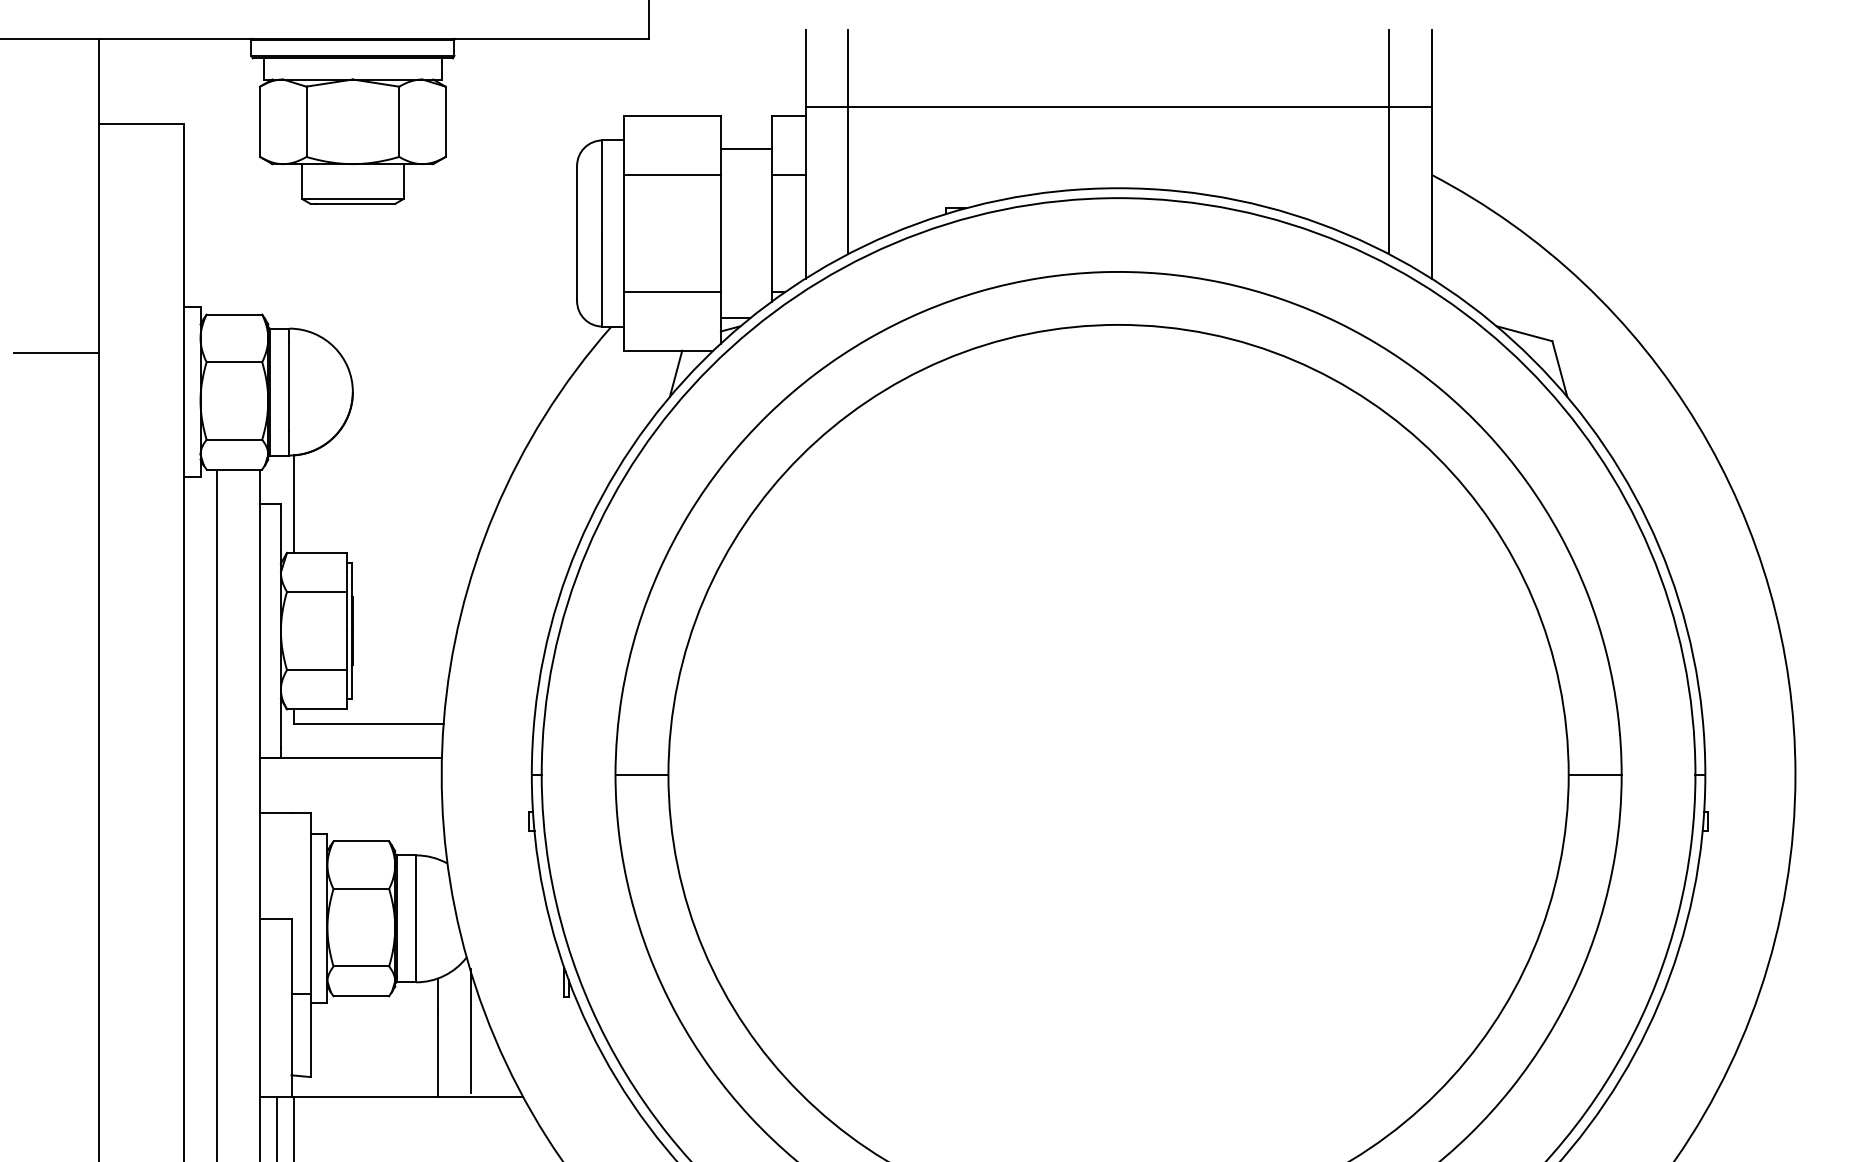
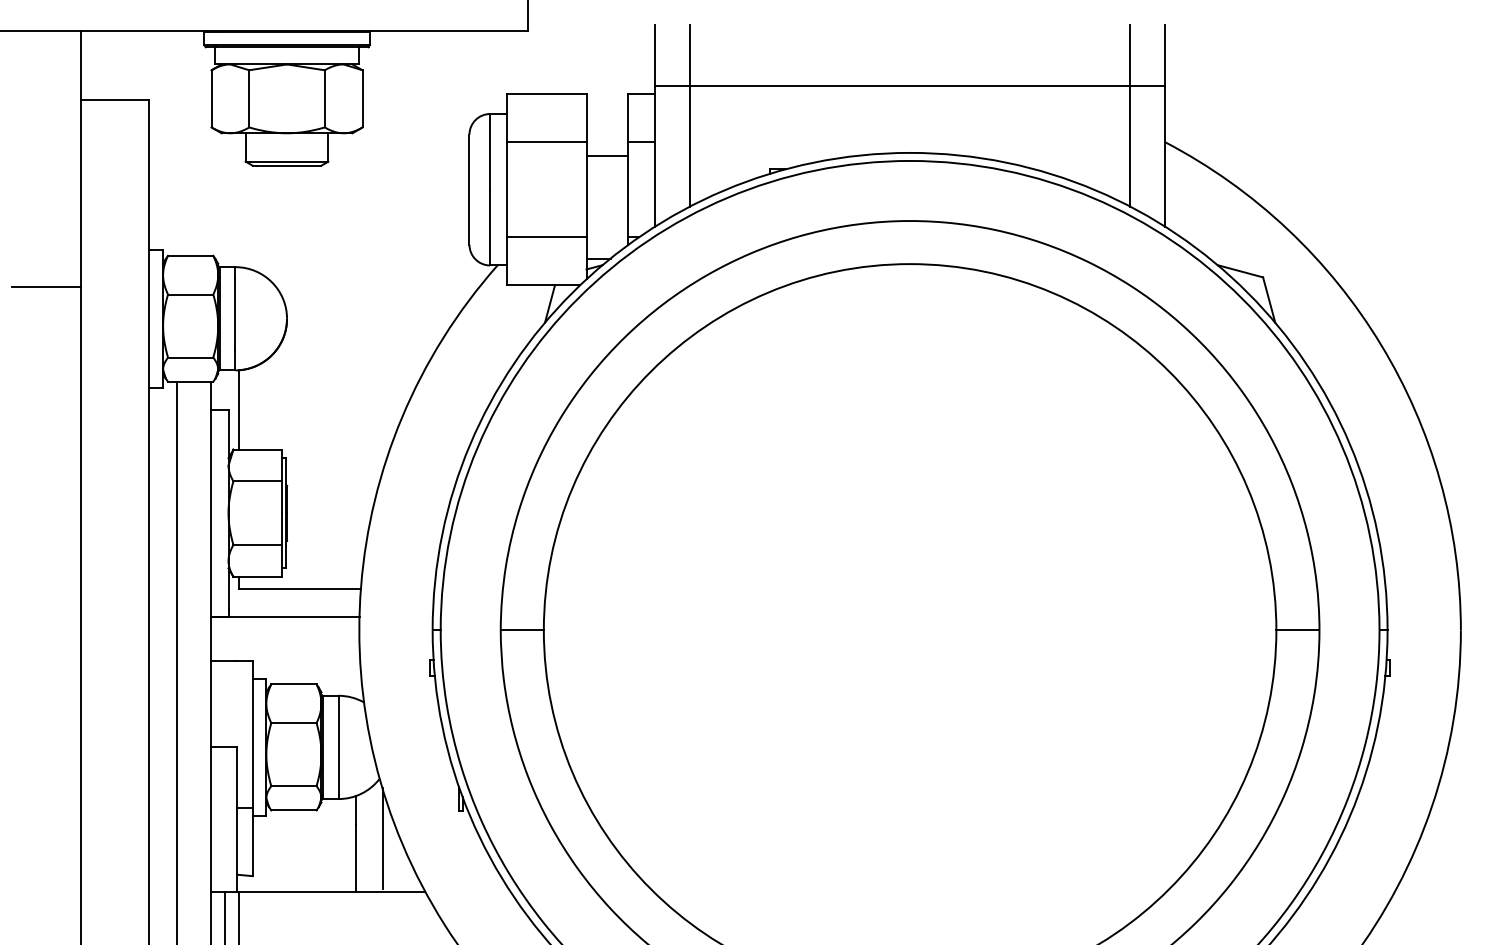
line: (745, 148) -> (606, 155), moved

